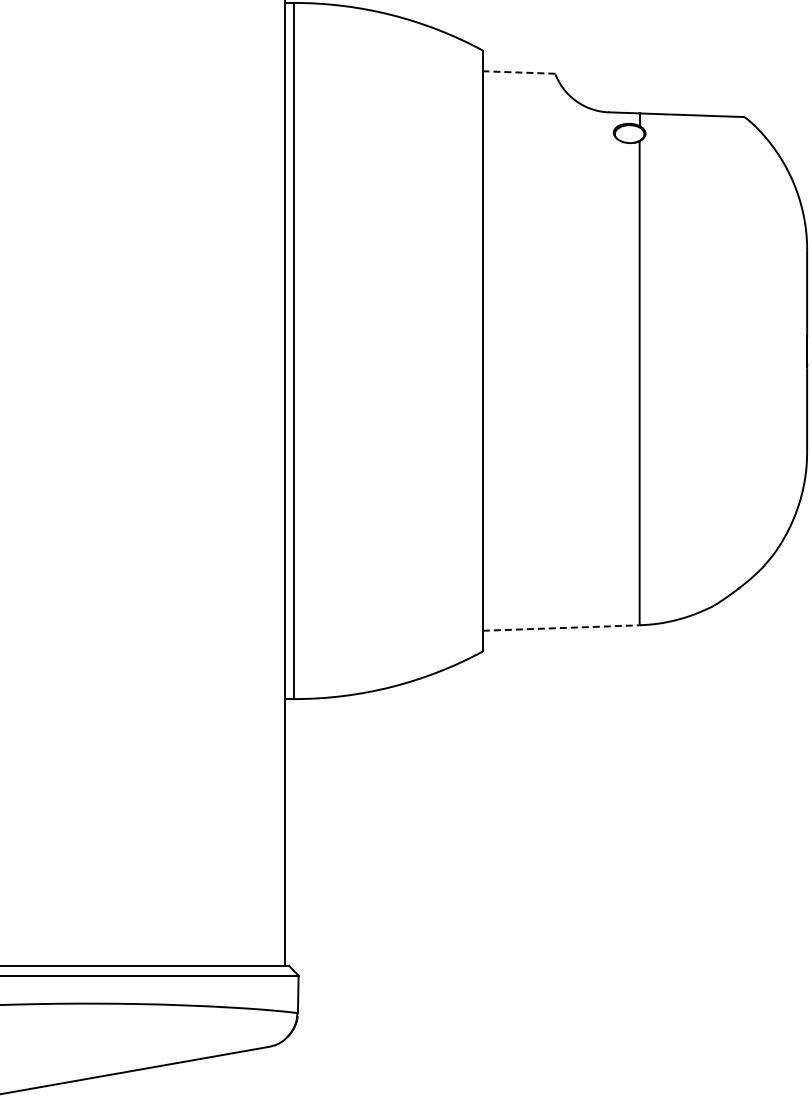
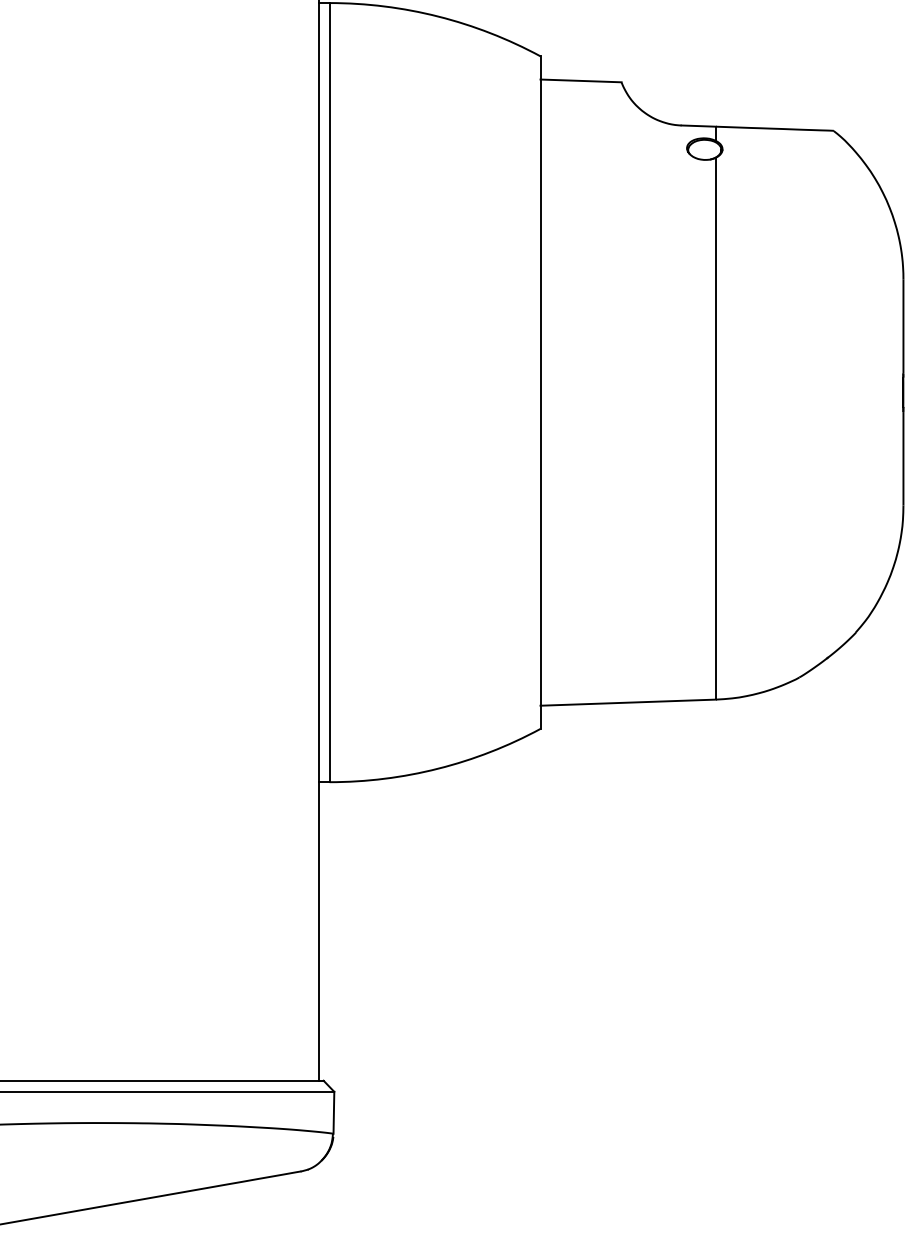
line: (518, 72) -> (580, 80), dashed -> solid
line: (561, 628) -> (628, 703), dashed -> solid

